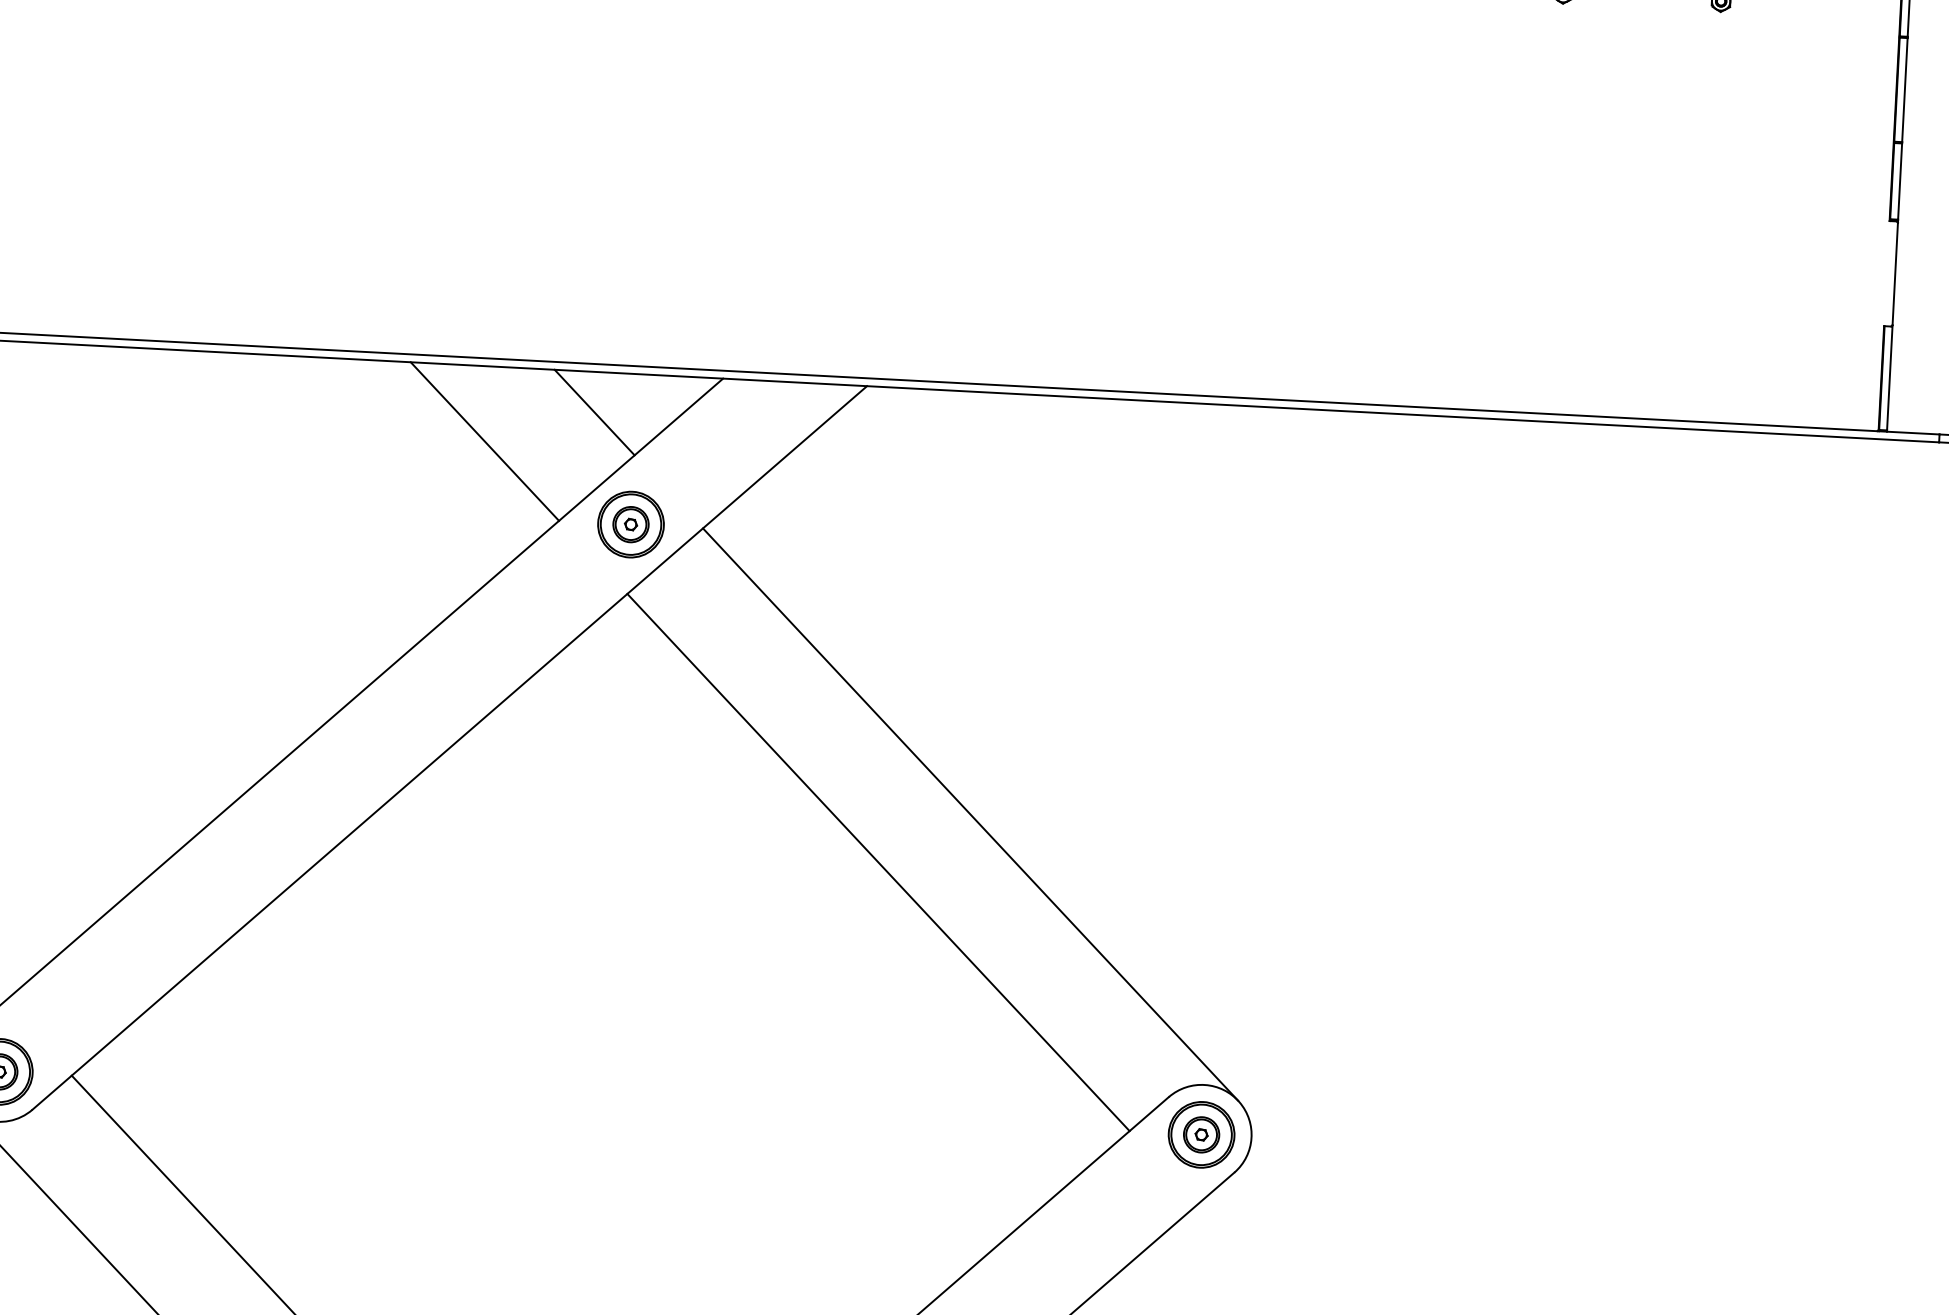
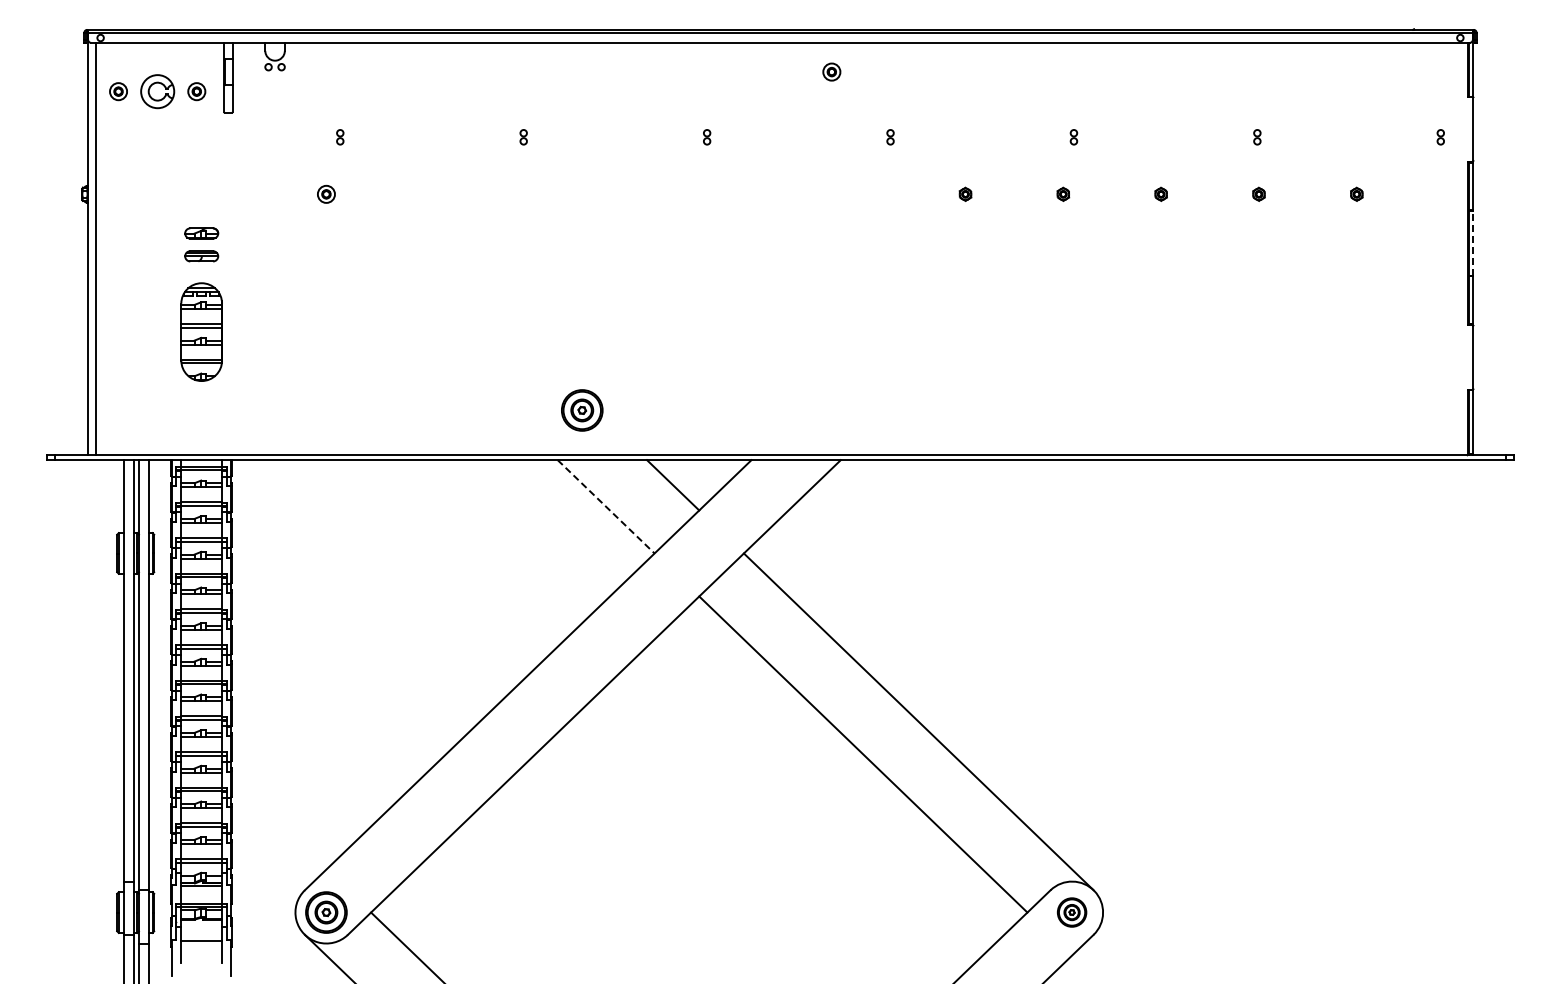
line: (1905, 88) -> (1473, 242), solid -> dashed
line: (485, 442) -> (606, 507), solid -> dashed
part: (631, 524) -> (582, 410), moved
part: (1200, 1134) -> (1071, 912), size x0.7

